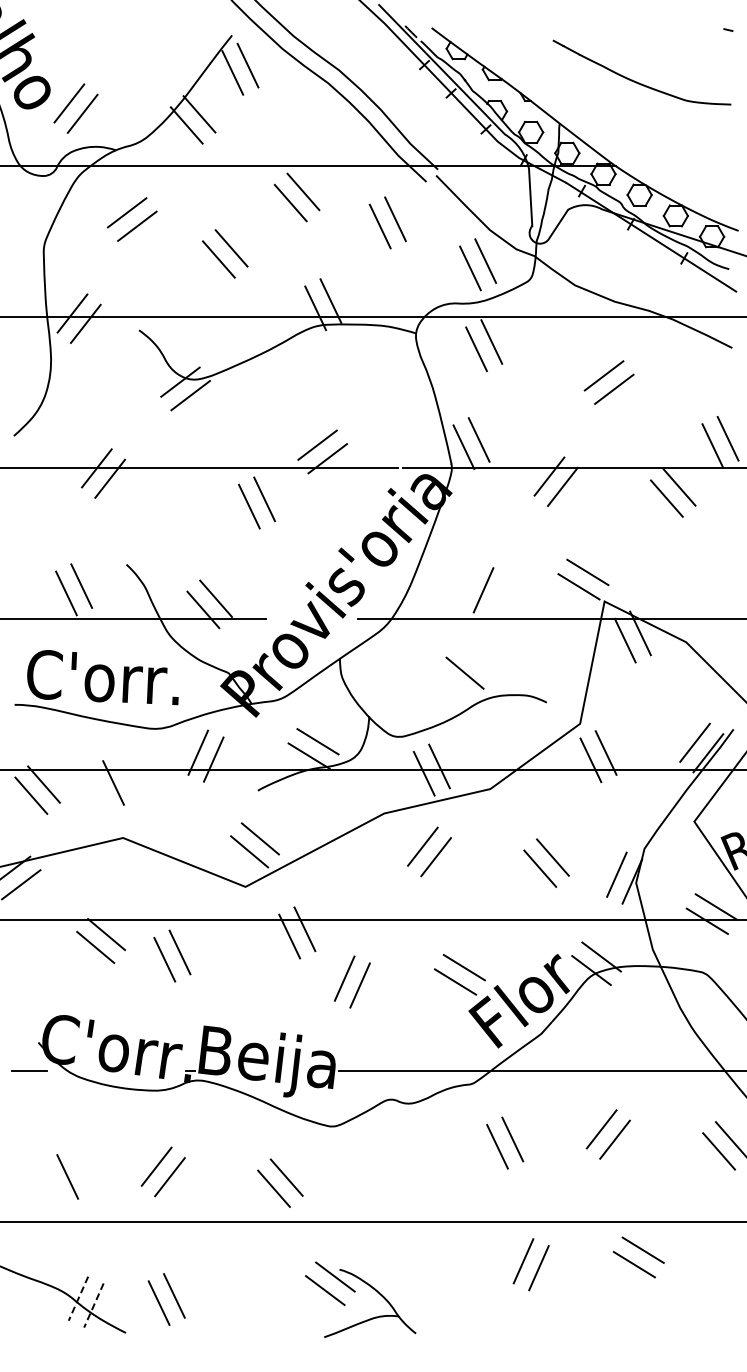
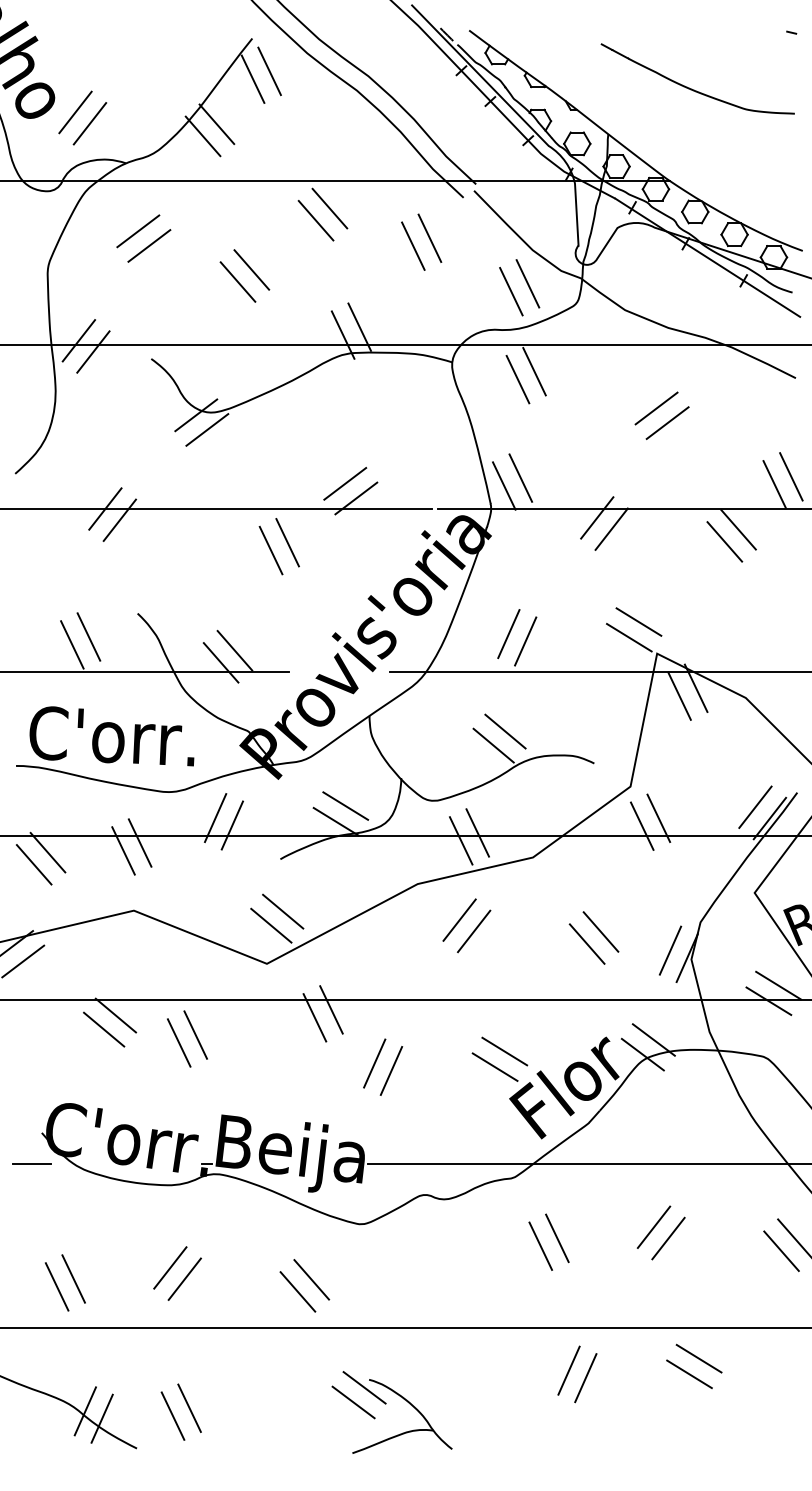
line: (467, 583) -> (508, 634), added
line: (453, 685) -> (492, 744), added
line: (128, 775) -> (139, 842), added
line: (52, 1184) -> (57, 1287), added
line: (78, 1299) -> (85, 1412), dashed -> solid
line: (93, 1306) -> (101, 1419), dashed -> solid

